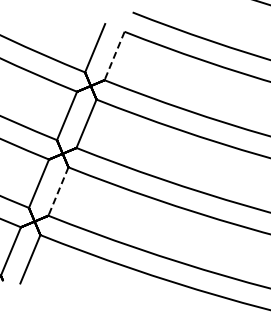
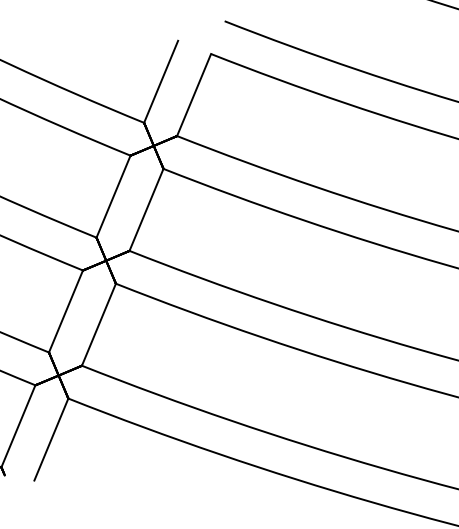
line: (114, 56) -> (193, 95), dashed -> solid
line: (58, 192) -> (99, 326), dashed -> solid

